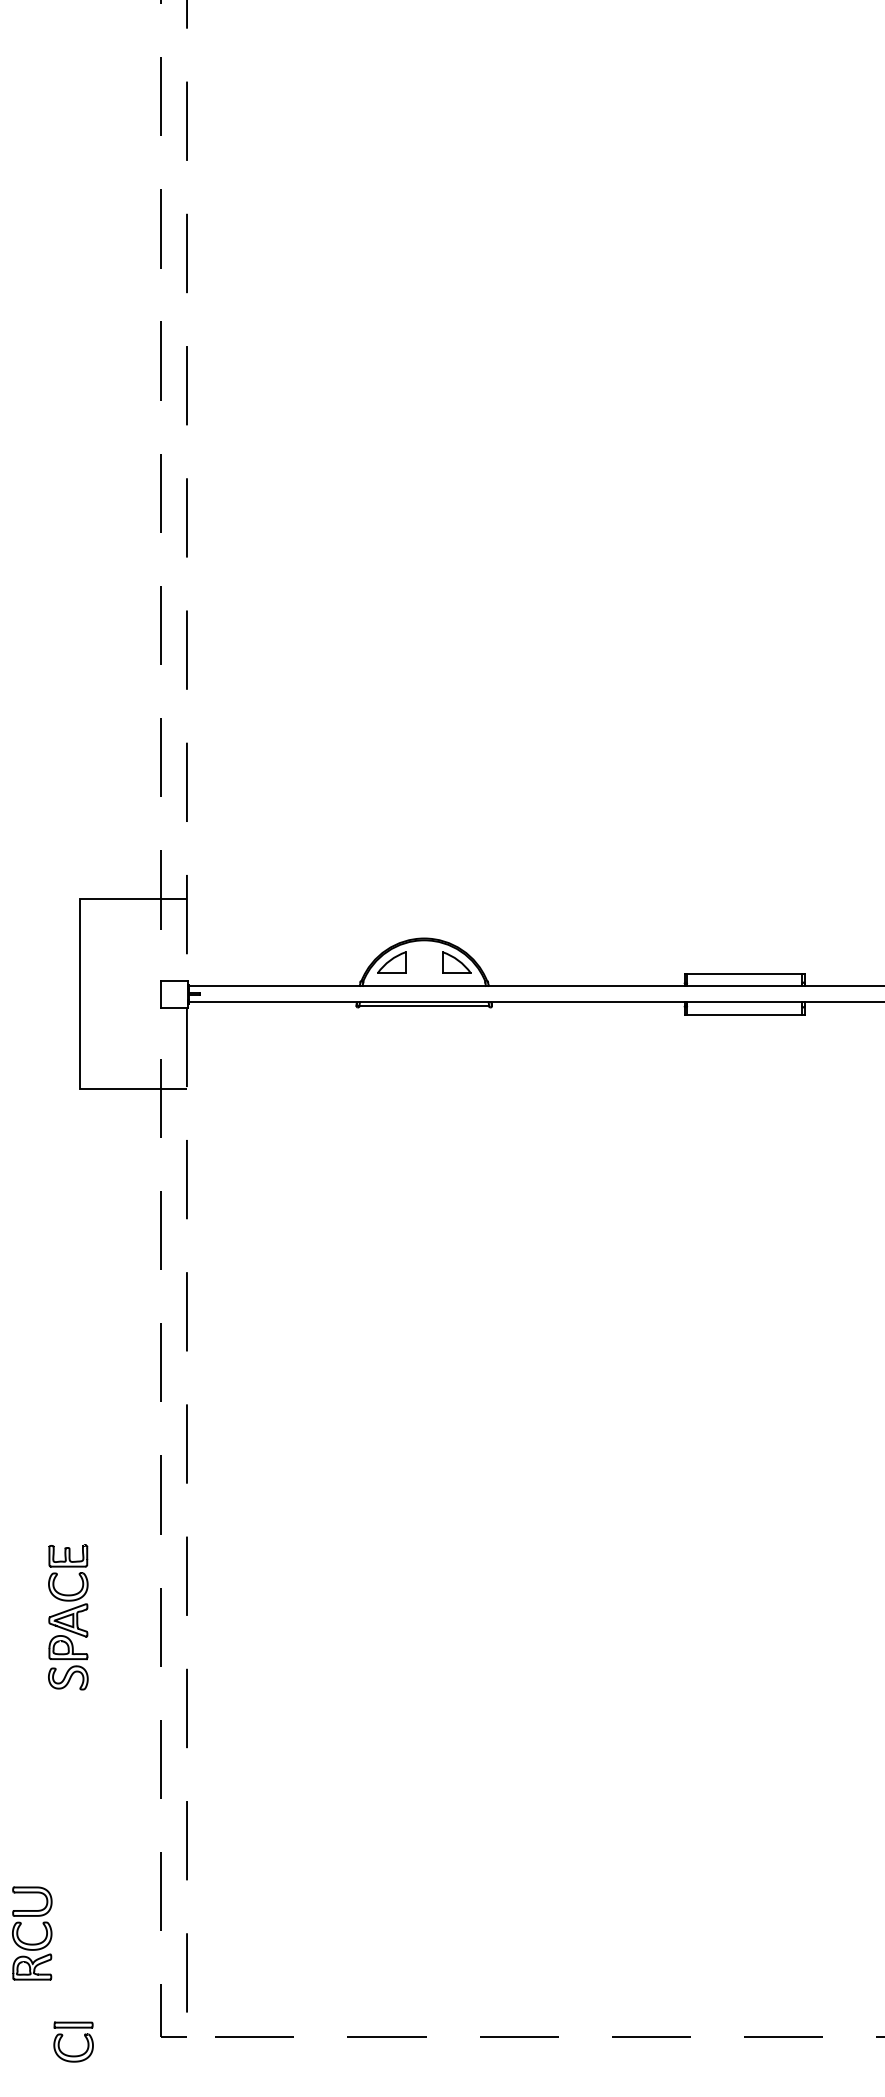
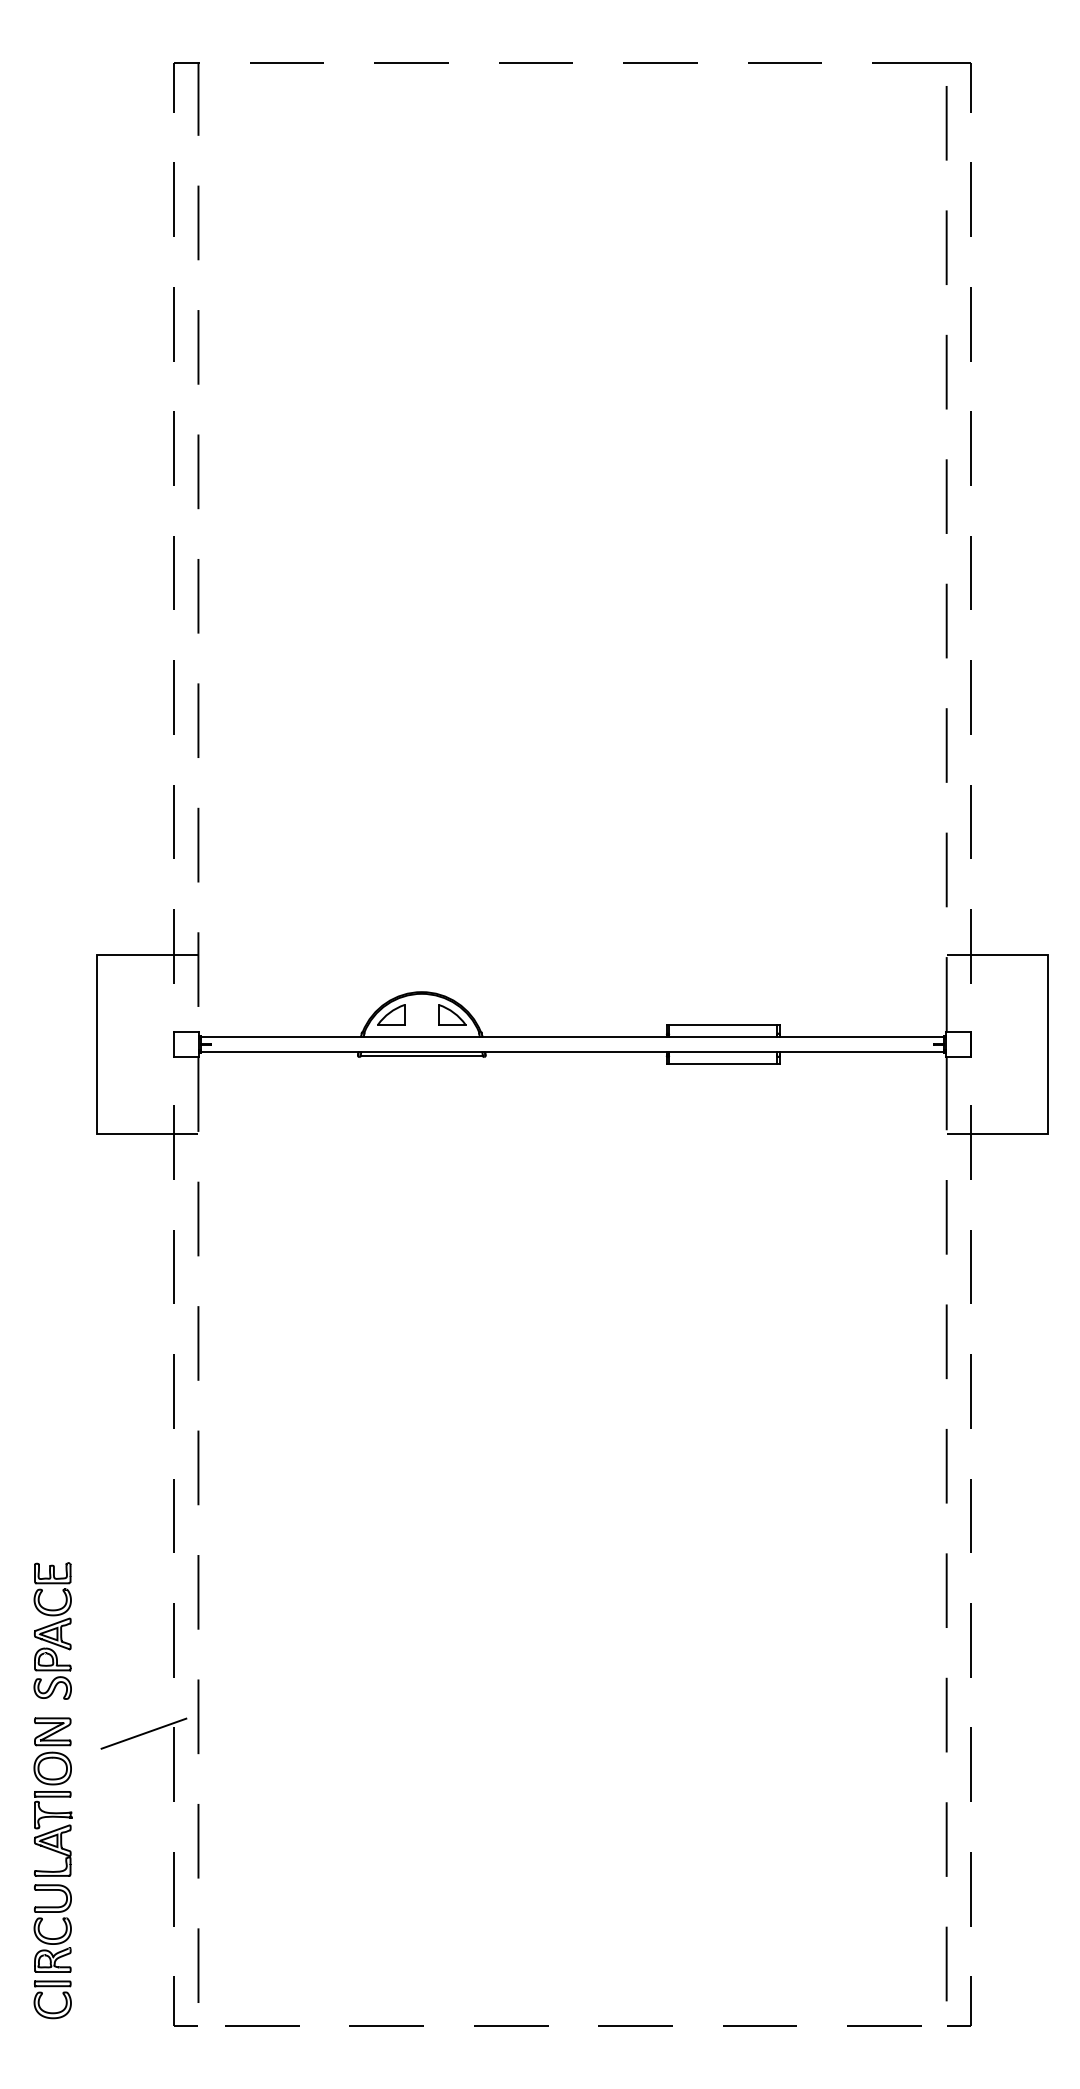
part: (68, 1616) -> (52, 1630), moved
line: (128, 1726) -> (143, 1733), added
part: (31, 1793) -> (52, 1796), added
part: (62, 2037) -> (42, 1995), moved

